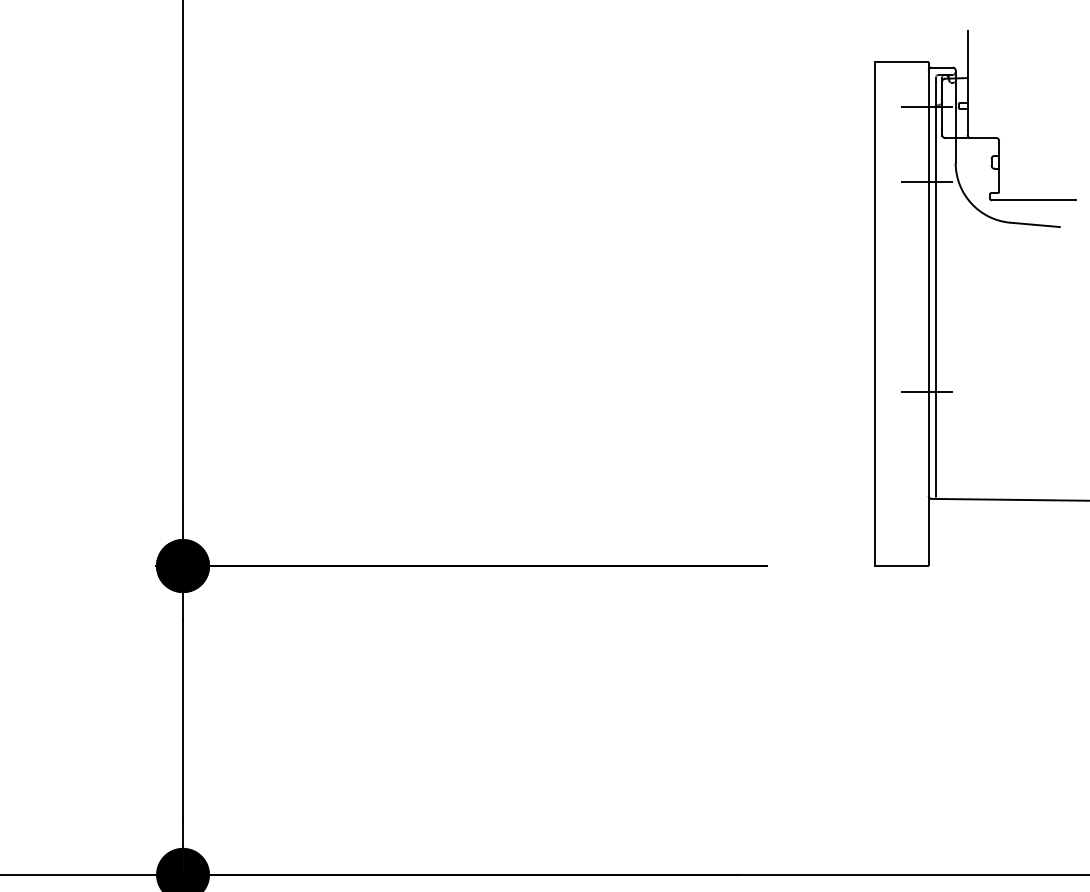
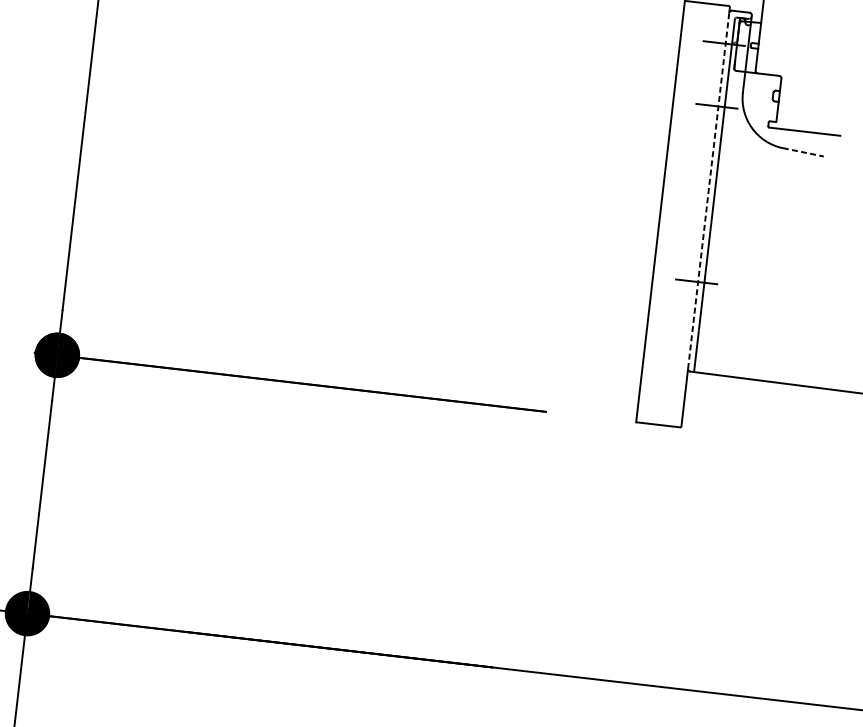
line: (1035, 224) -> (803, 152), solid -> dashed
line: (928, 283) -> (708, 191), solid -> dashed

